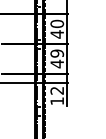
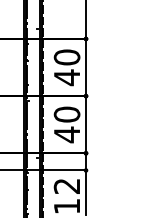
text: (57, 53) -> (67, 114), 49 -> 40

